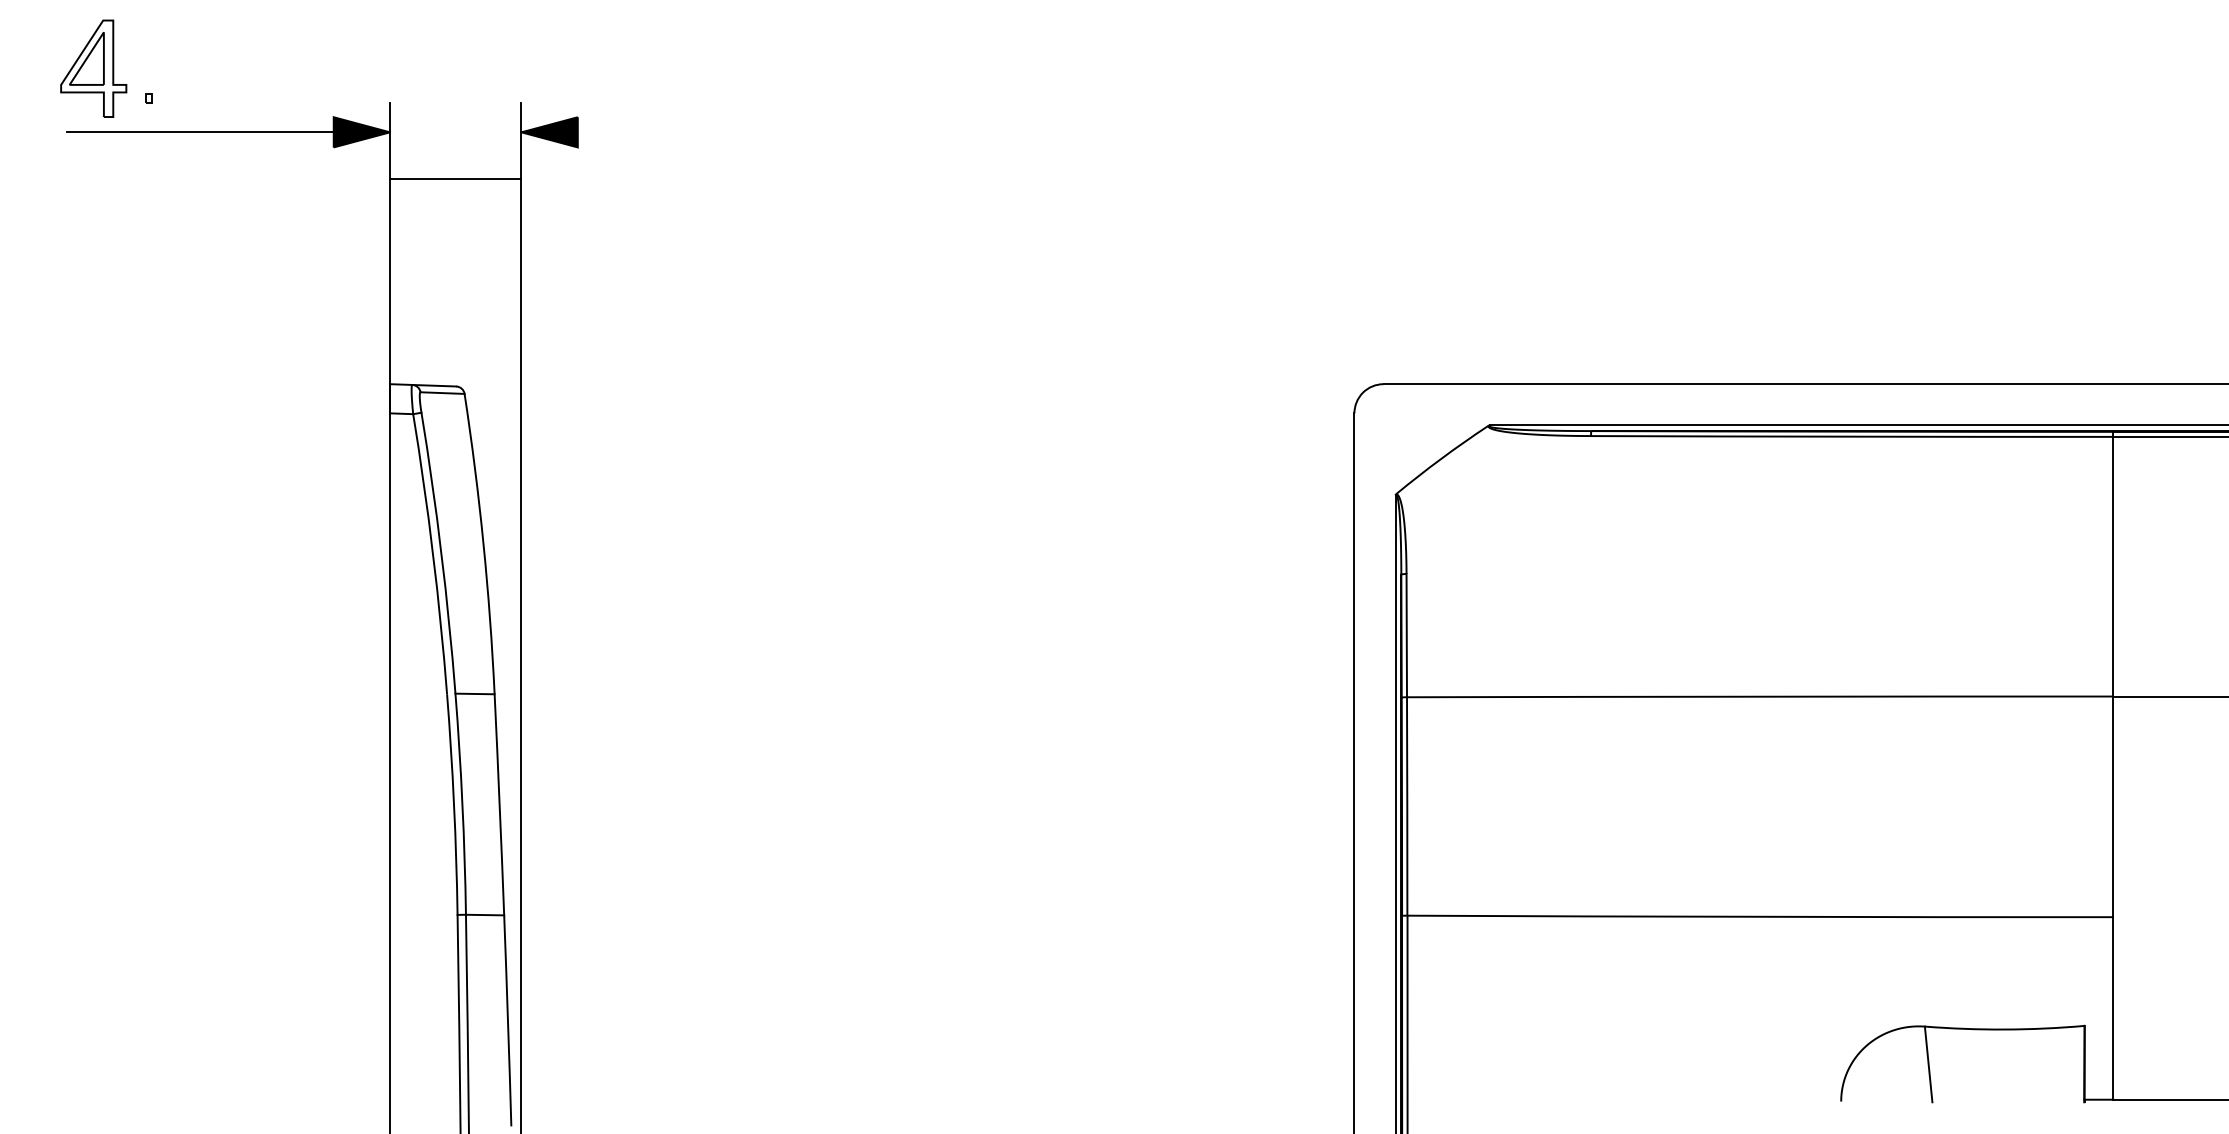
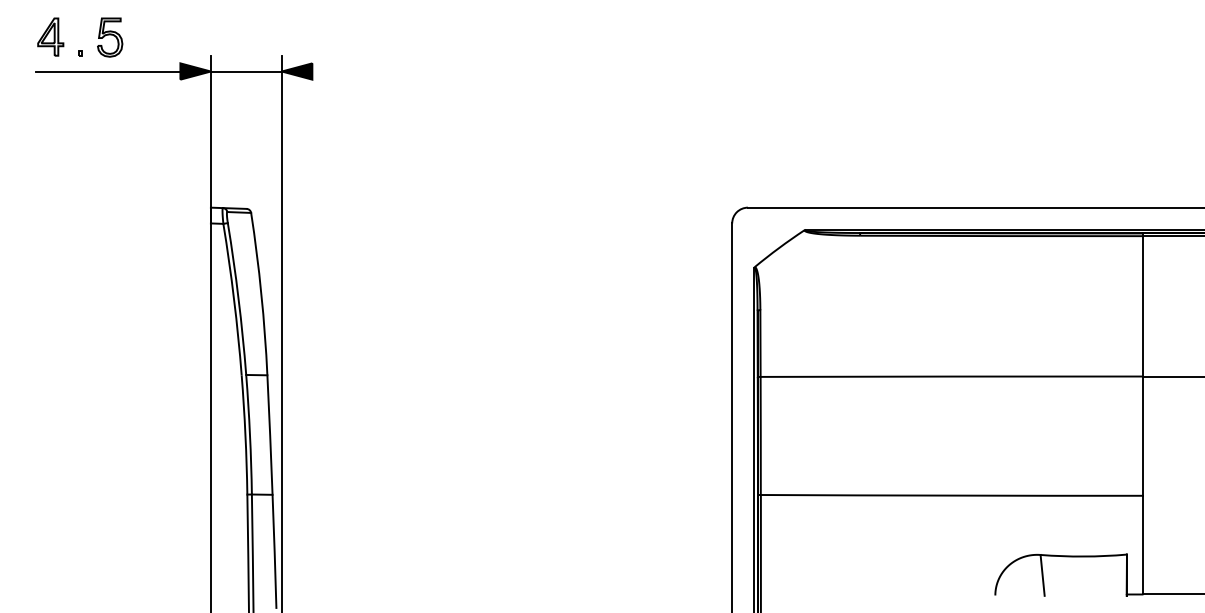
part: (93, 67) -> (50, 36), size x0.71
part: (204, 69) -> (110, 37), added
line: (454, 178) -> (245, 71), moved

